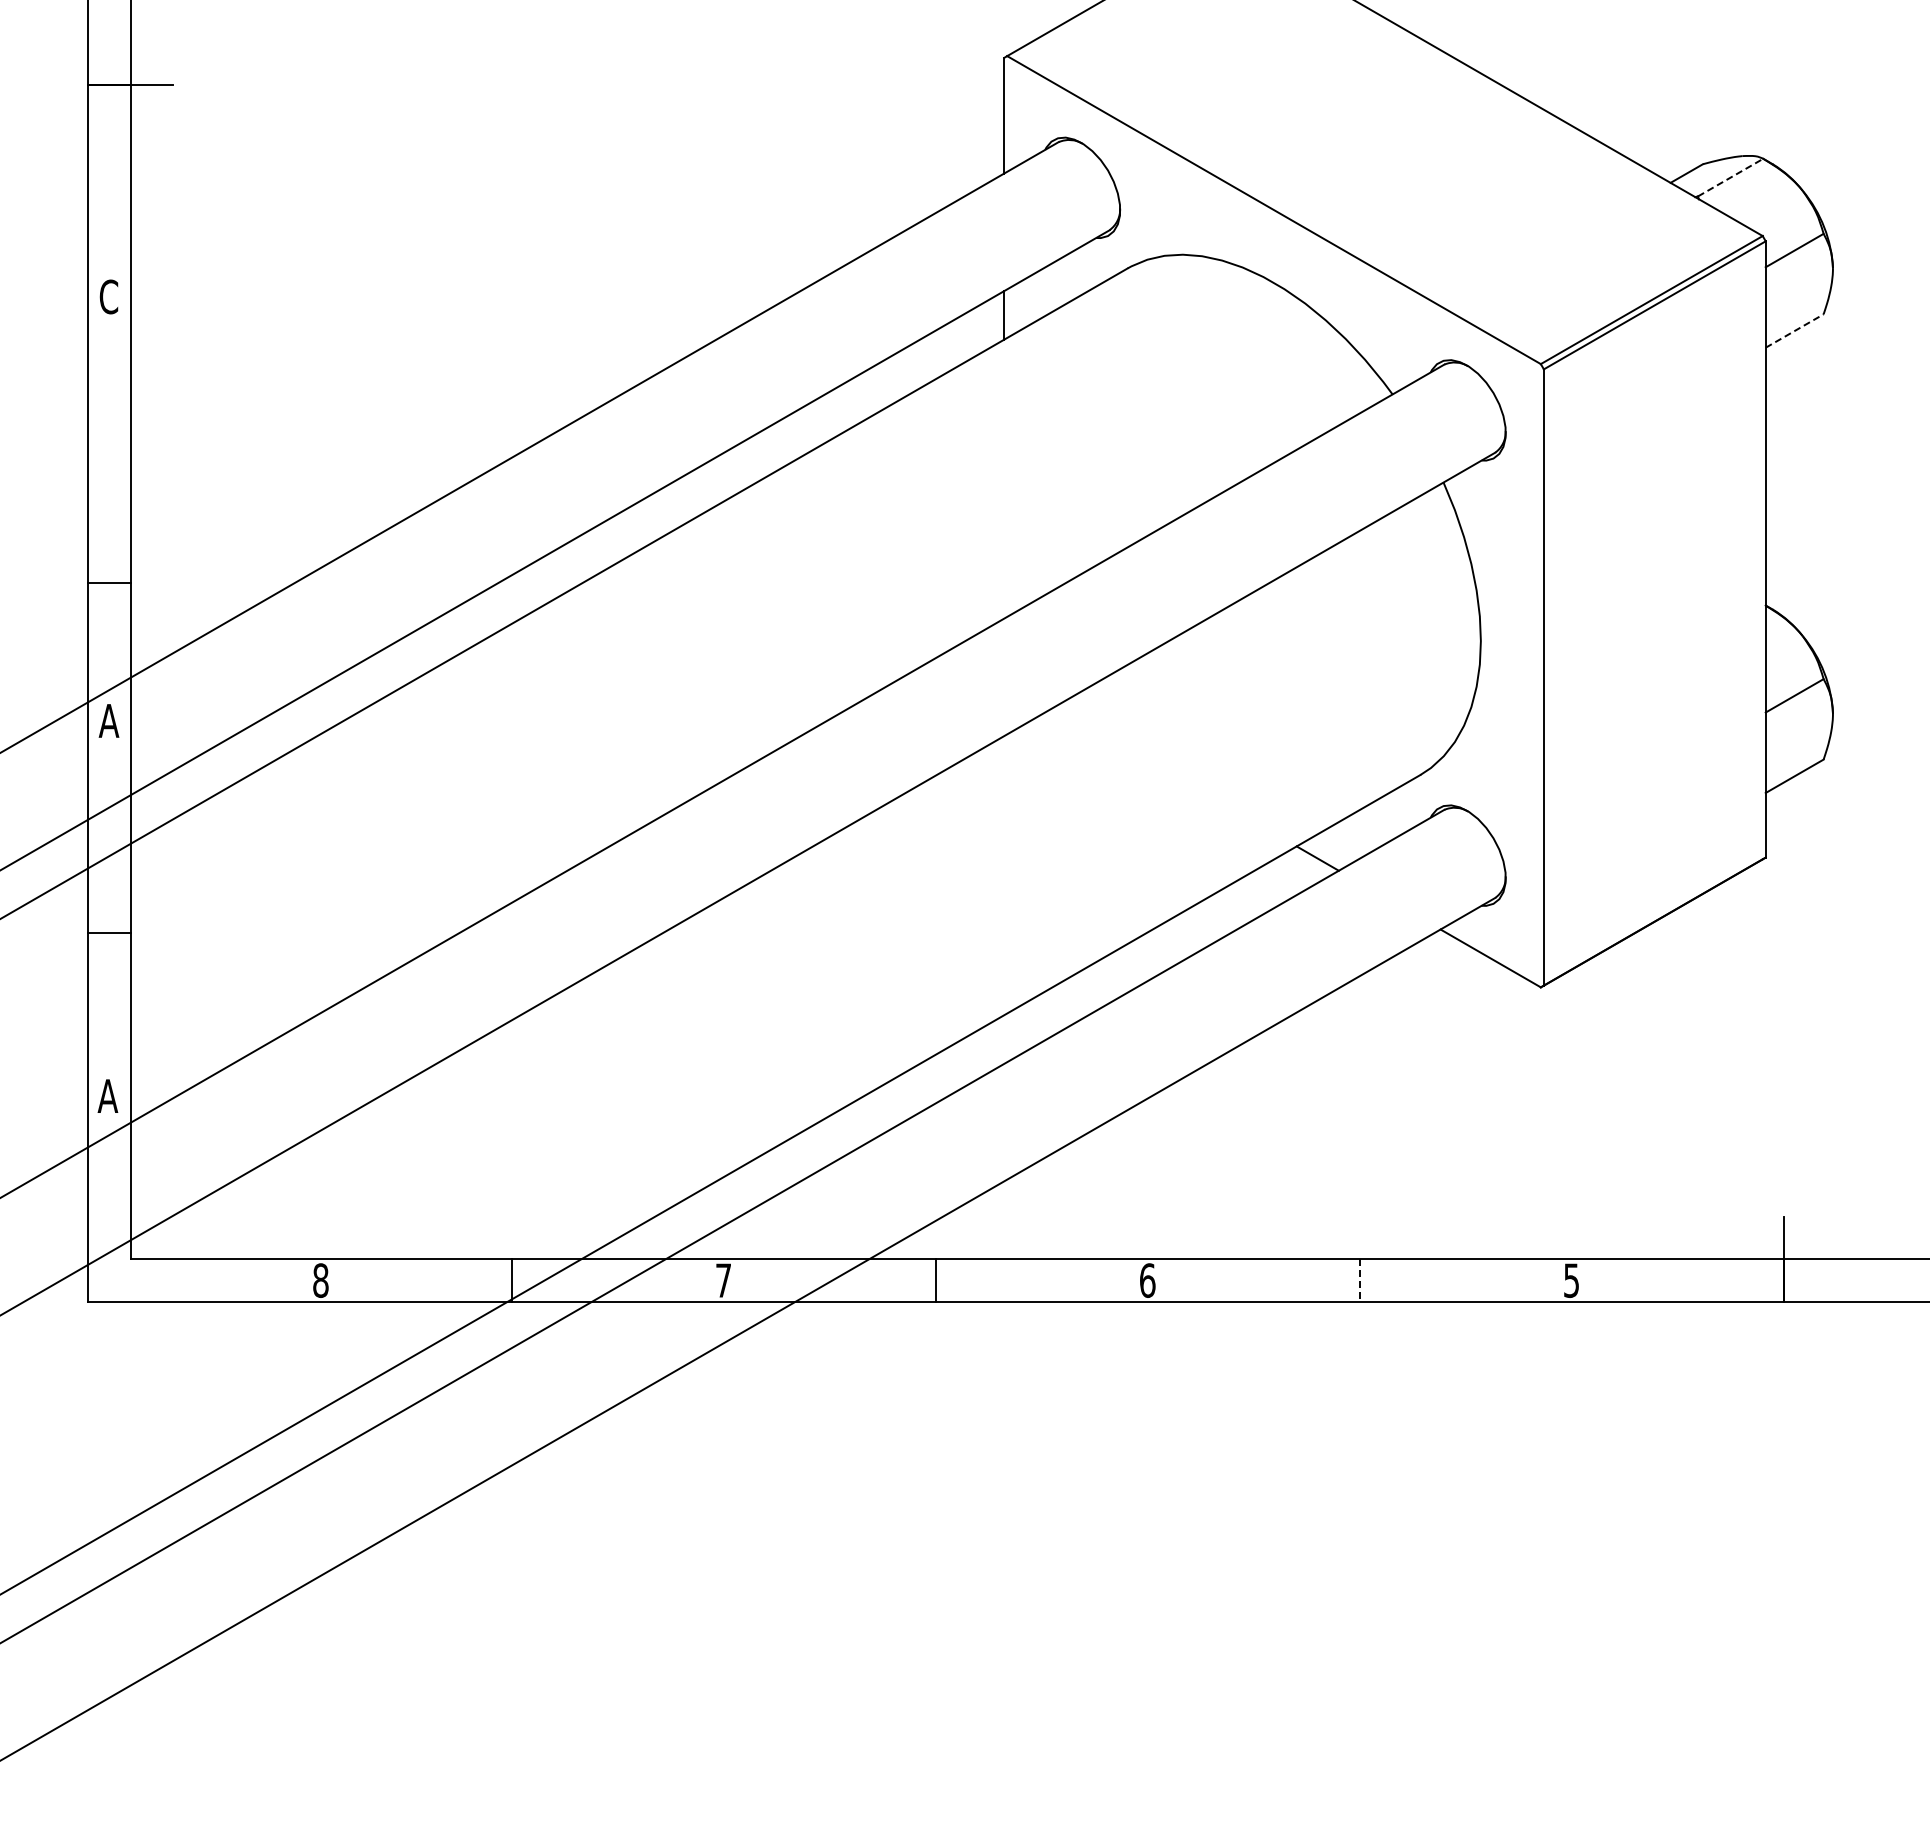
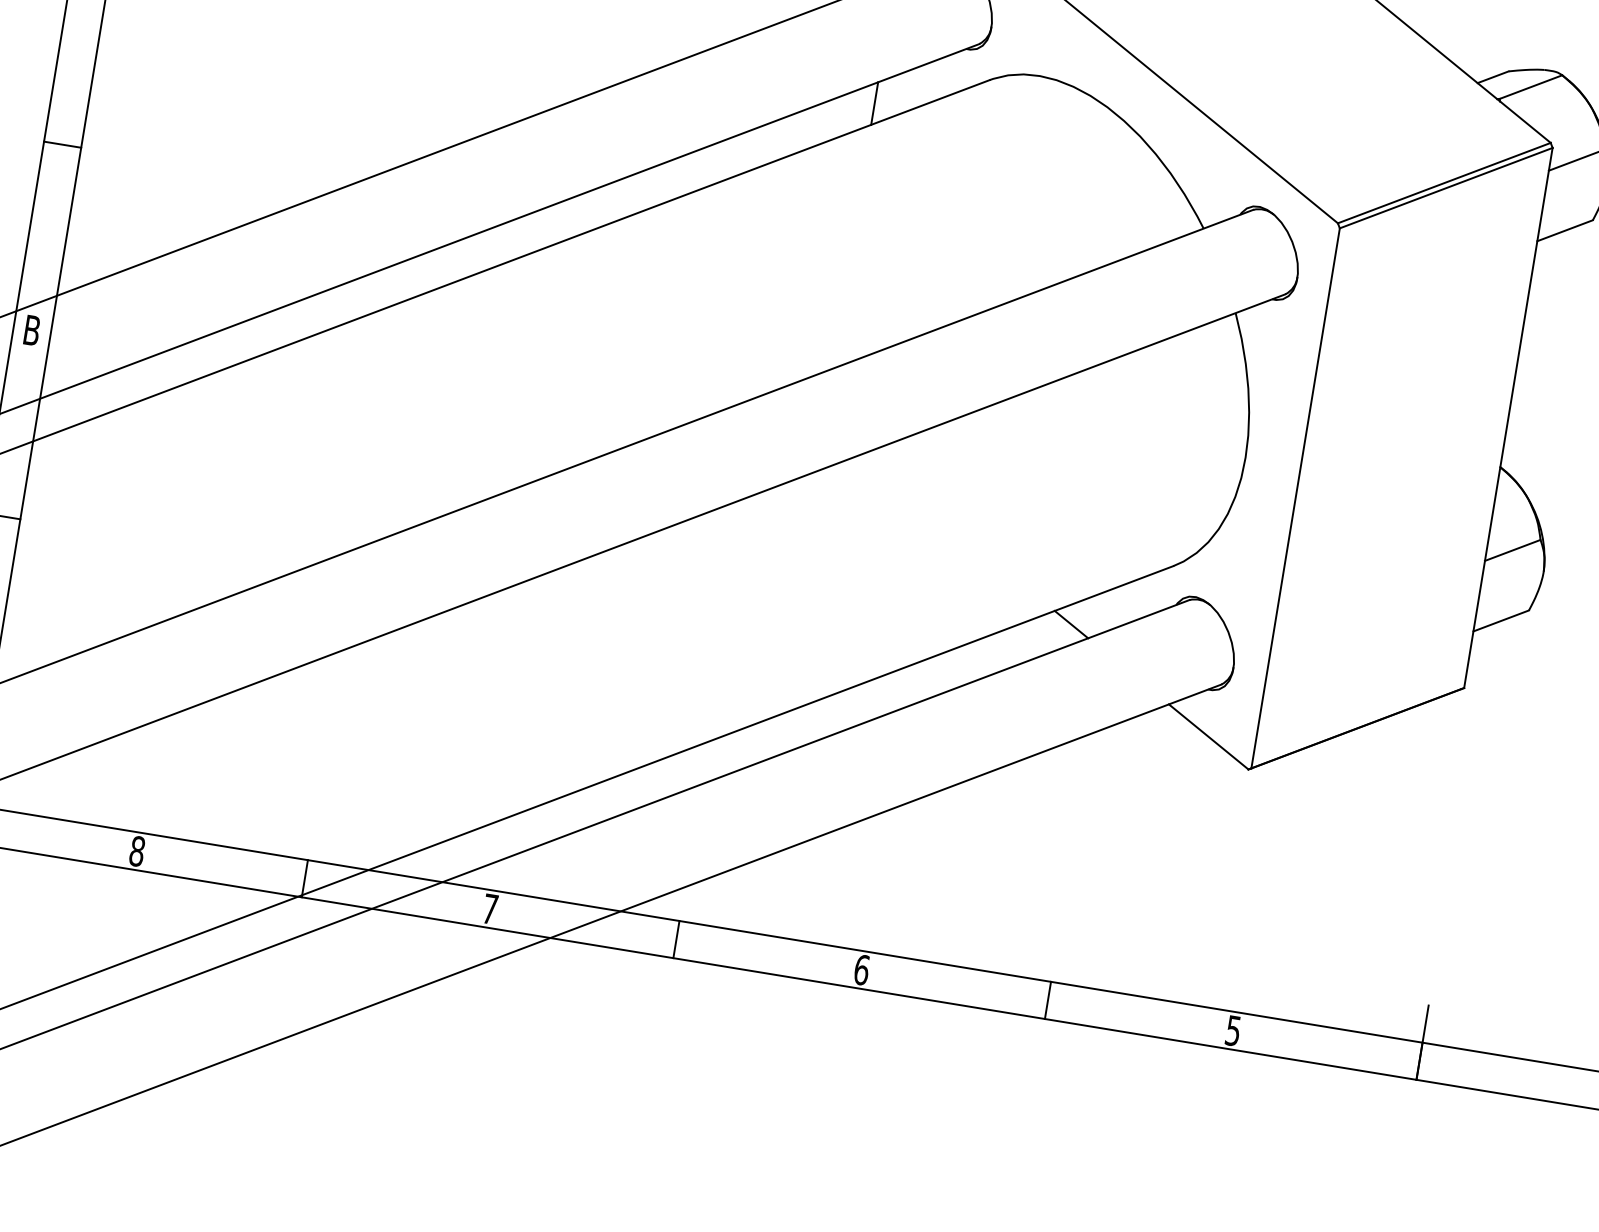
line: (1730, 177) -> (1530, 86), dashed -> solid
line: (1795, 330) -> (1565, 230), dashed -> solid
line: (109, 582) -> (62, 144), moved
text: (108, 720) -> (31, 330), A -> B
line: (1360, 1281) -> (1048, 1001), dashed -> solid

